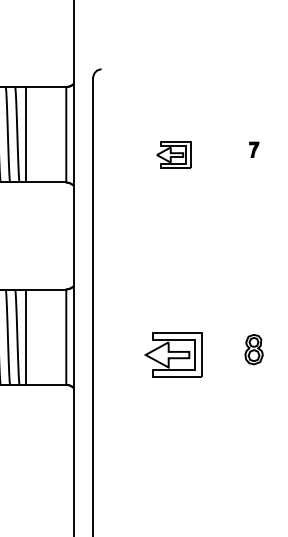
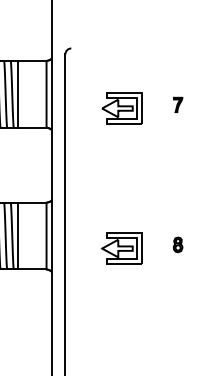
part: (254, 149) -> (178, 104), size x1.43
part: (173, 155) -> (121, 108), size x1.67
part: (253, 349) -> (177, 244), size x0.71

